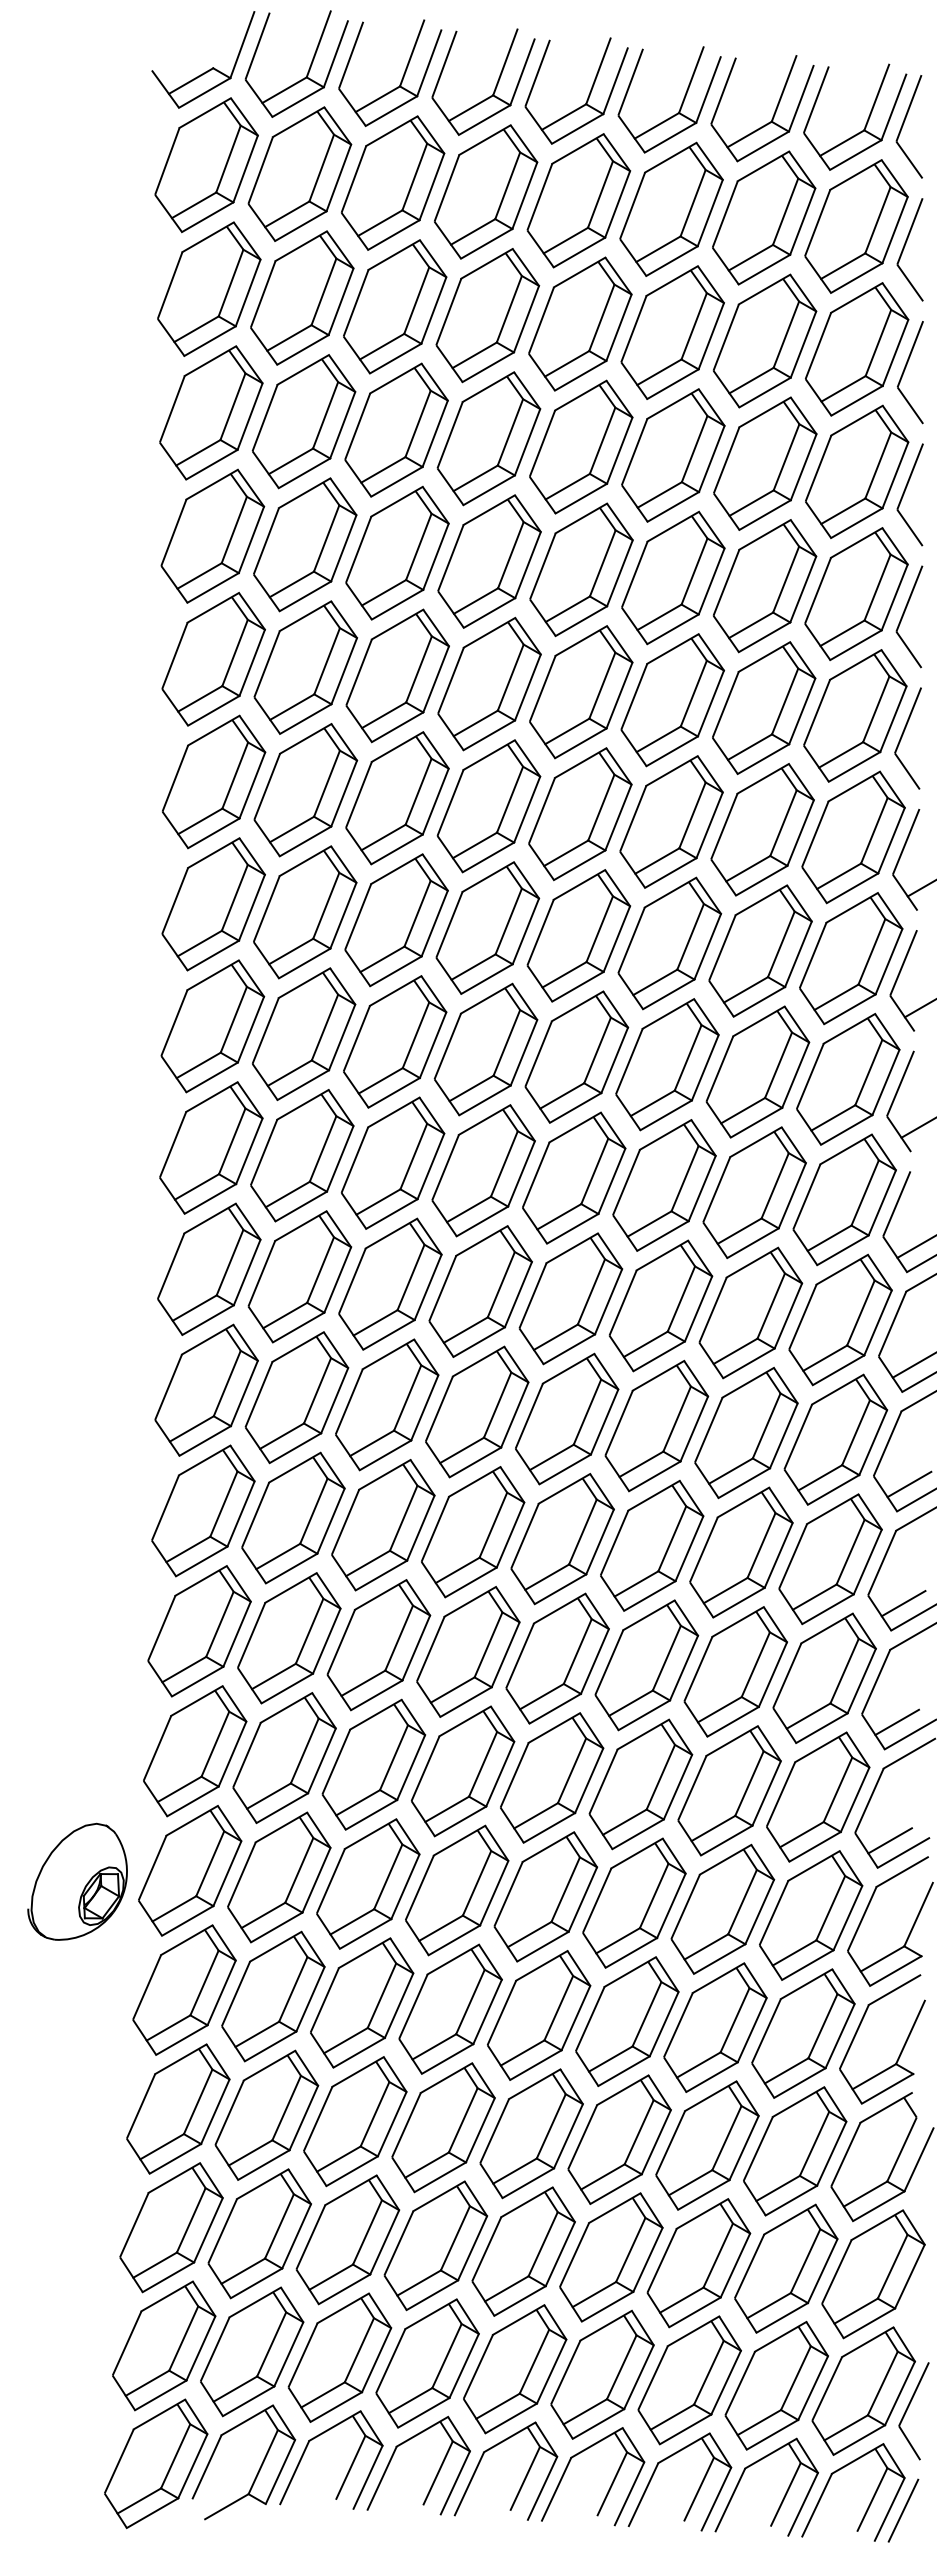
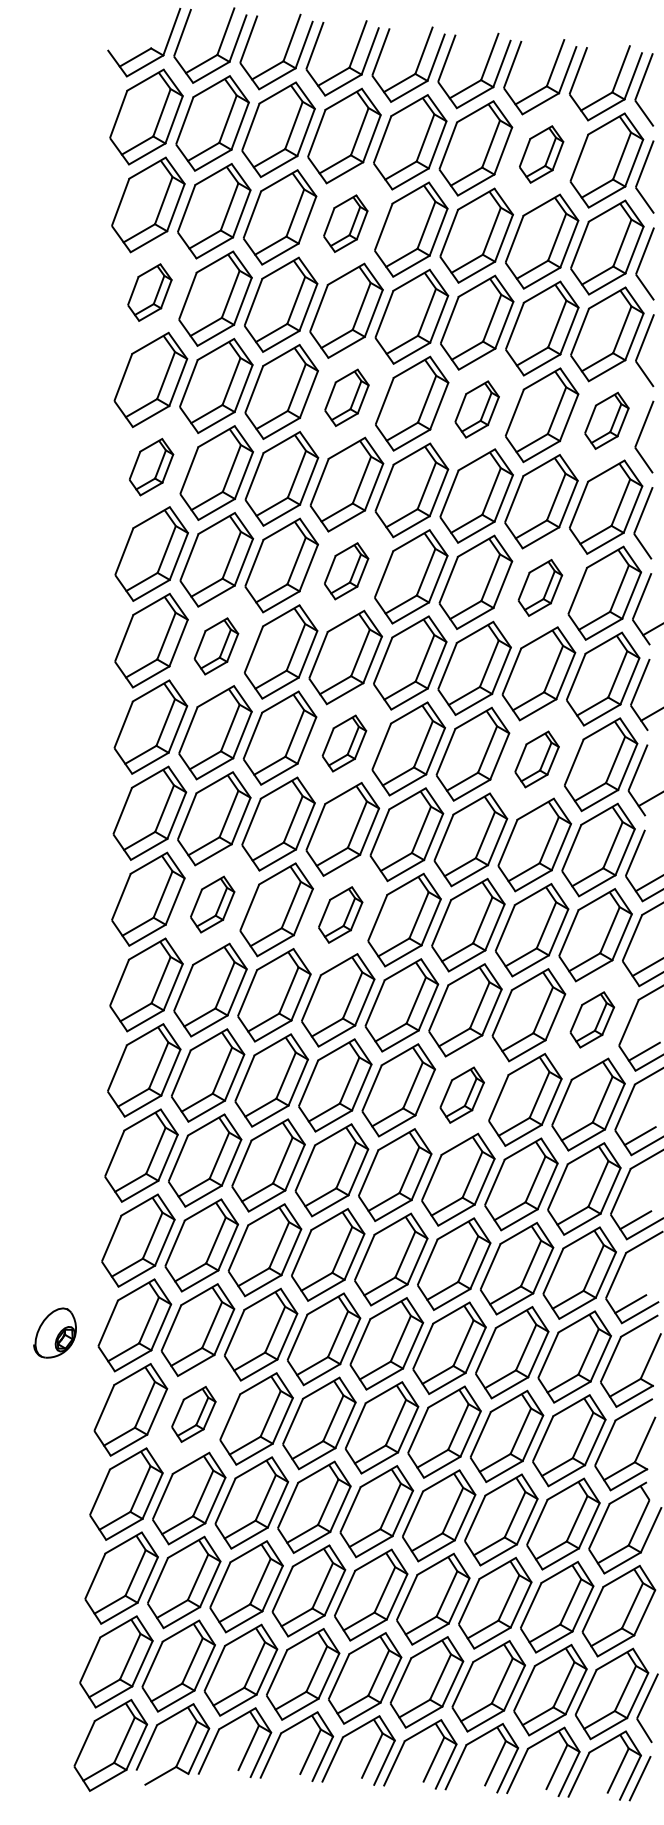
part: (764, 217) -> (541, 154), size x0.6
part: (487, 315) -> (345, 223), size x0.6
part: (211, 412) -> (149, 292), size x0.6
part: (489, 561) -> (346, 397), size x0.6
part: (673, 577) -> (477, 409), size x0.6
part: (856, 593) -> (606, 420), size x0.6
part: (213, 659) -> (151, 467), size x0.6
part: (488, 806) -> (346, 571), size x0.6
part: (762, 829) -> (540, 587), size x0.6
part: (305, 912) -> (216, 646), size x0.6
part: (485, 1049) -> (344, 743), size x0.6
part: (757, 1071) -> (536, 759), size x0.6
part: (299, 1276) -> (212, 904), size x0.6
part: (480, 1291) -> (340, 914), size x0.6
part: (835, 1439) -> (591, 1019), size x0.6
part: (652, 1545) -> (462, 1094), size x0.6
part: (77, 1881) -> (55, 1332), size x0.6
part: (273, 1996) -> (193, 1414), size x0.6

